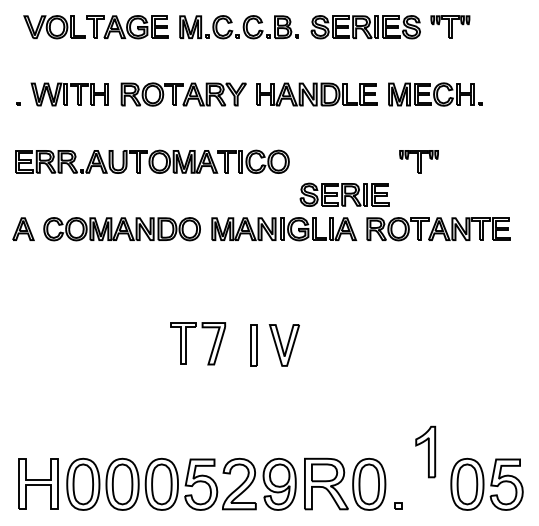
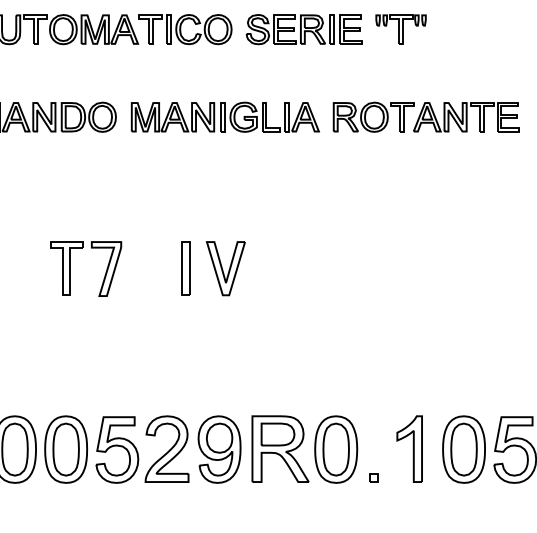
part: (344, 194) -> (303, 29), moved
part: (186, 343) -> (70, 268), moved
part: (425, 451) -> (409, 448), moved

